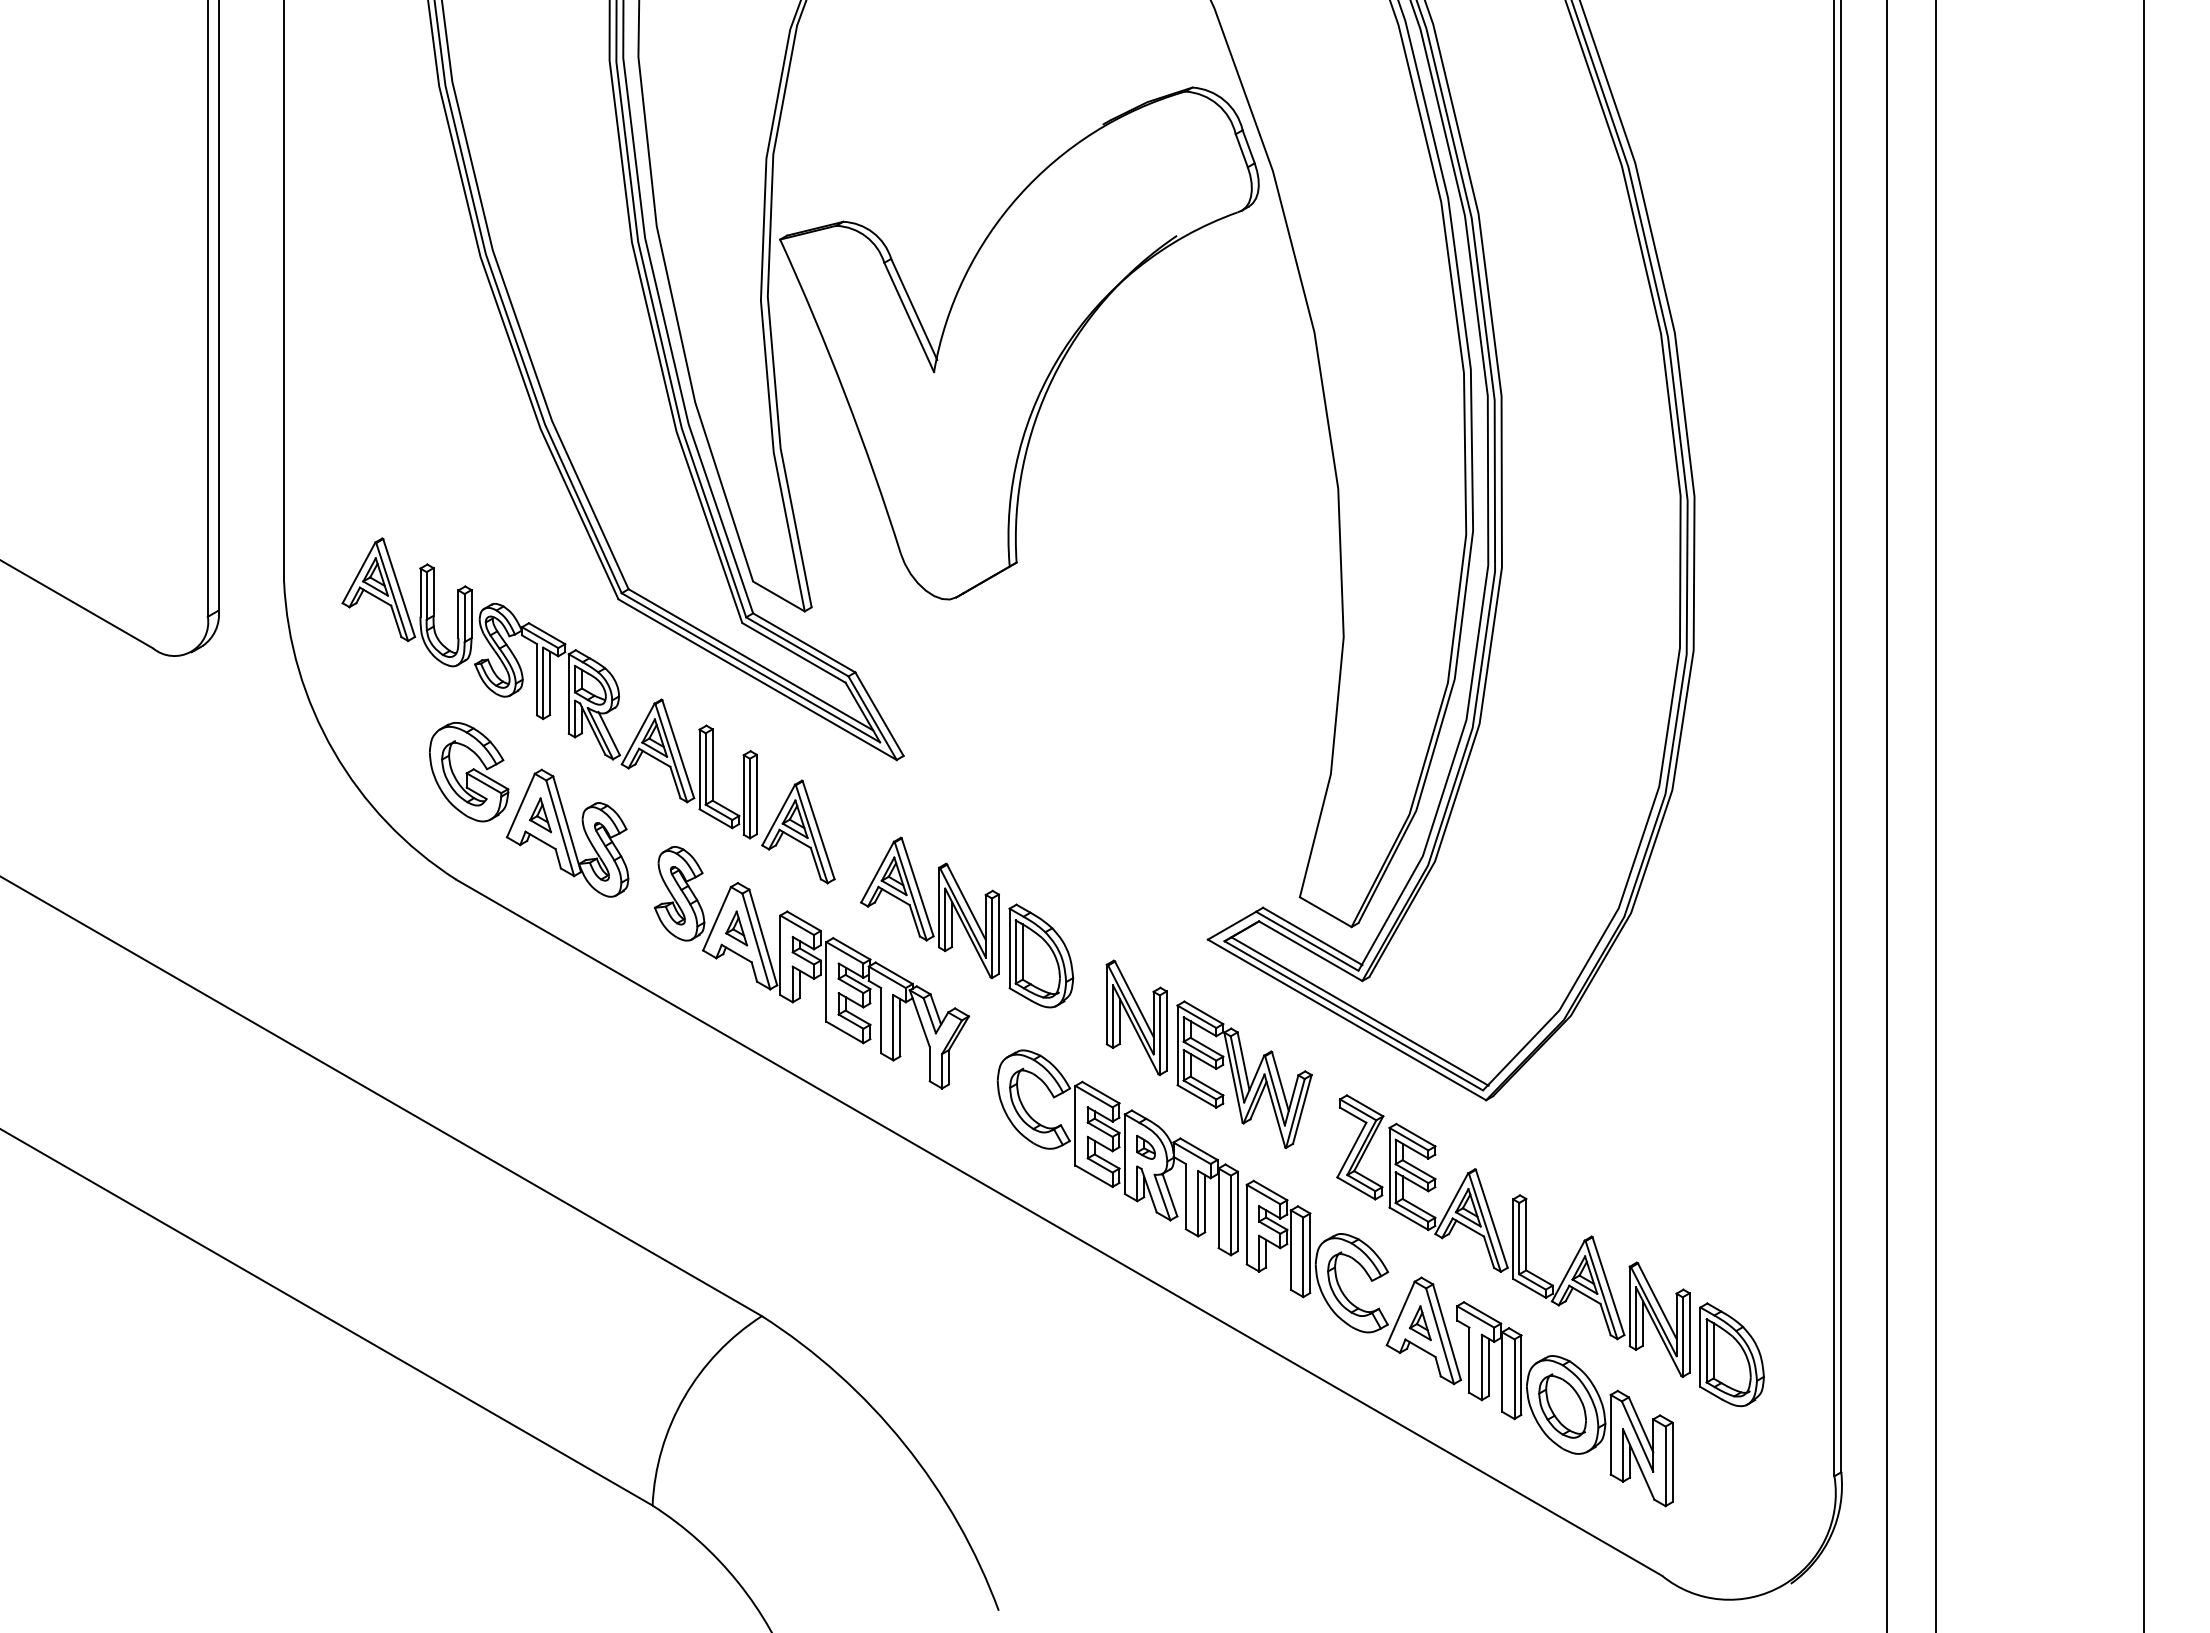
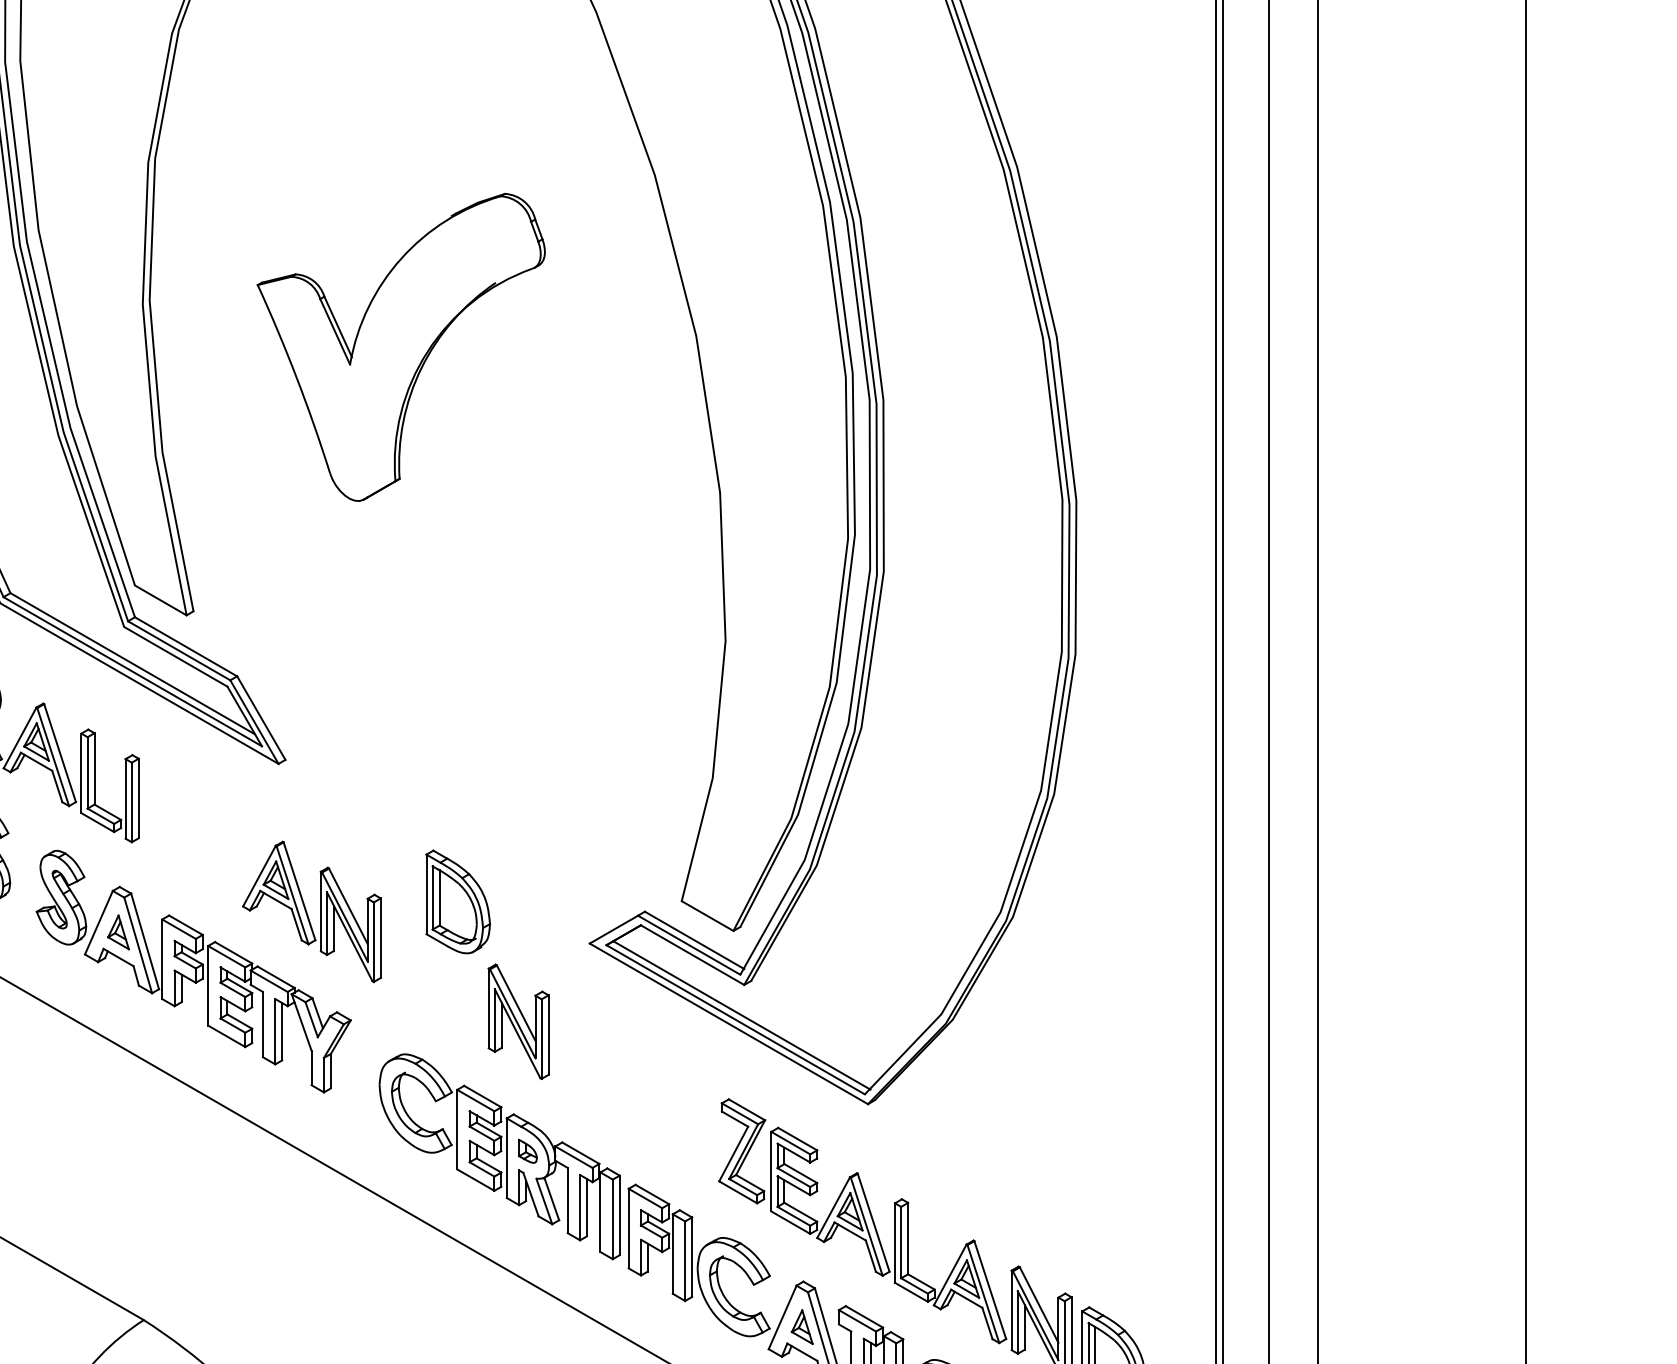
part: (1019, 343) -> (401, 347), size x0.6
part: (798, 831) -> (180, 835), removed
part: (1041, 955) -> (458, 901), moved
part: (1244, 1074) -> (626, 1078), removed

